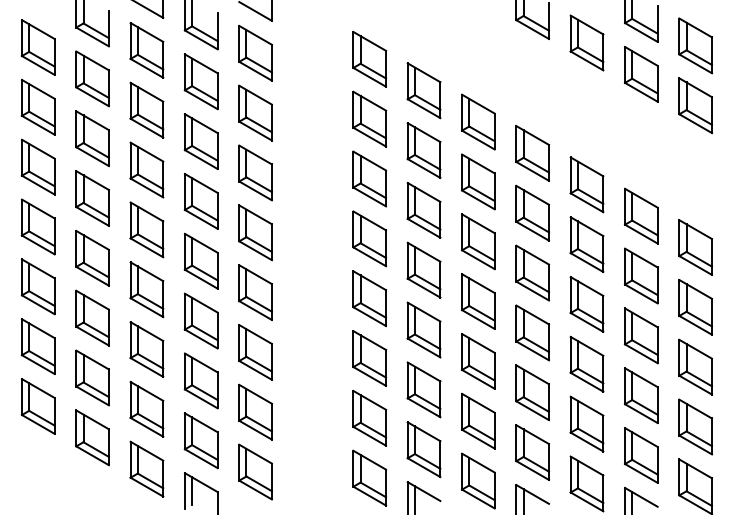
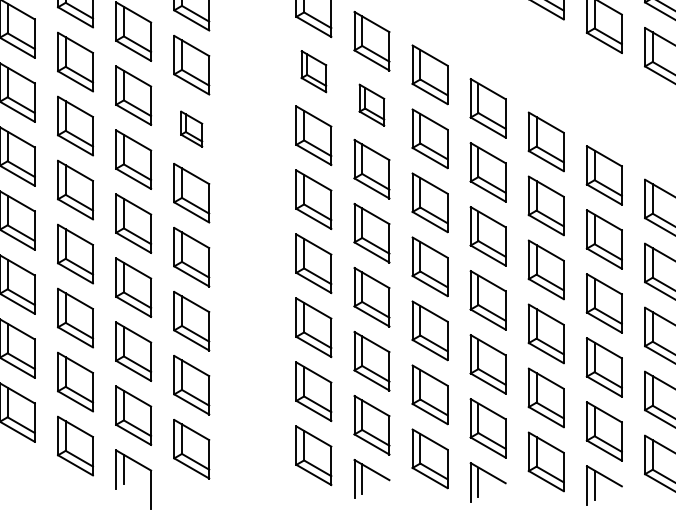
part: (369, 118) -> (313, 70), size x0.7
part: (423, 150) -> (371, 105), size x0.7
part: (255, 172) -> (191, 128), size x0.6

